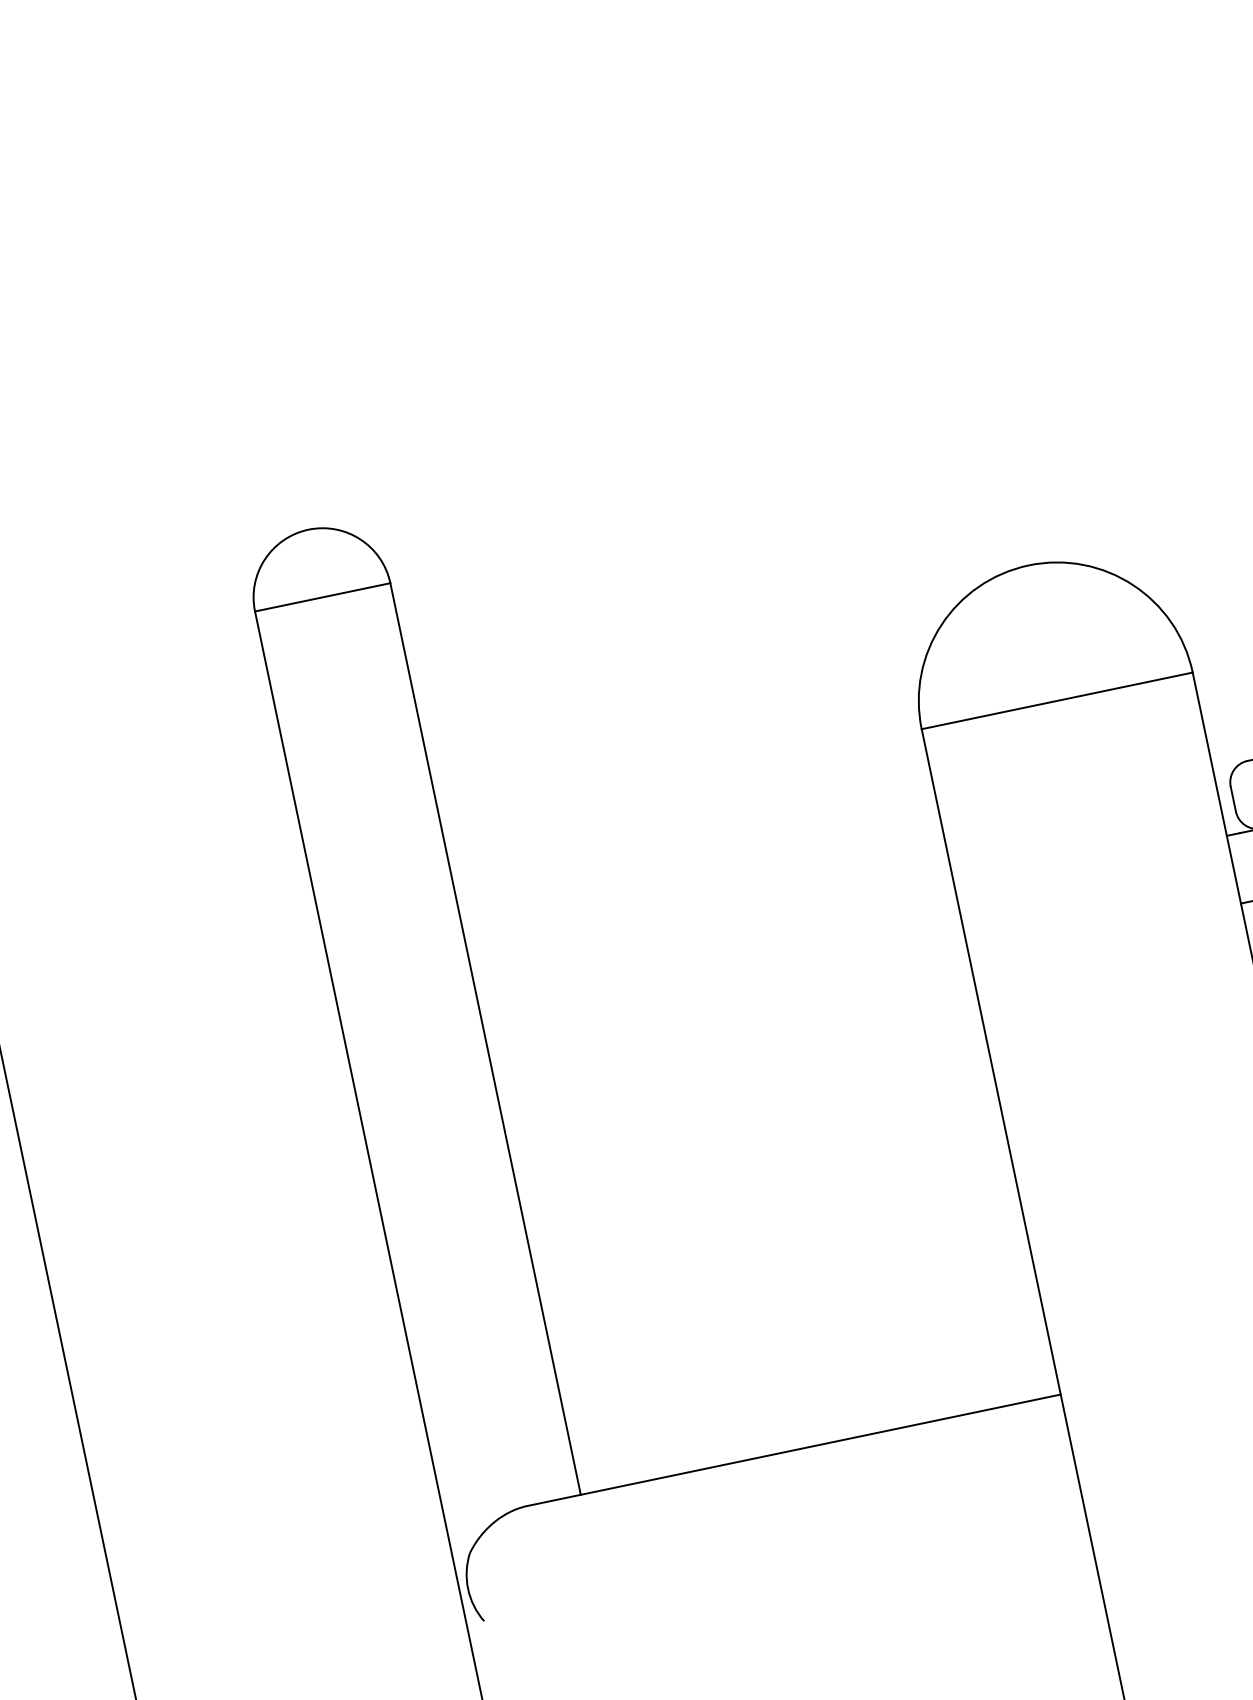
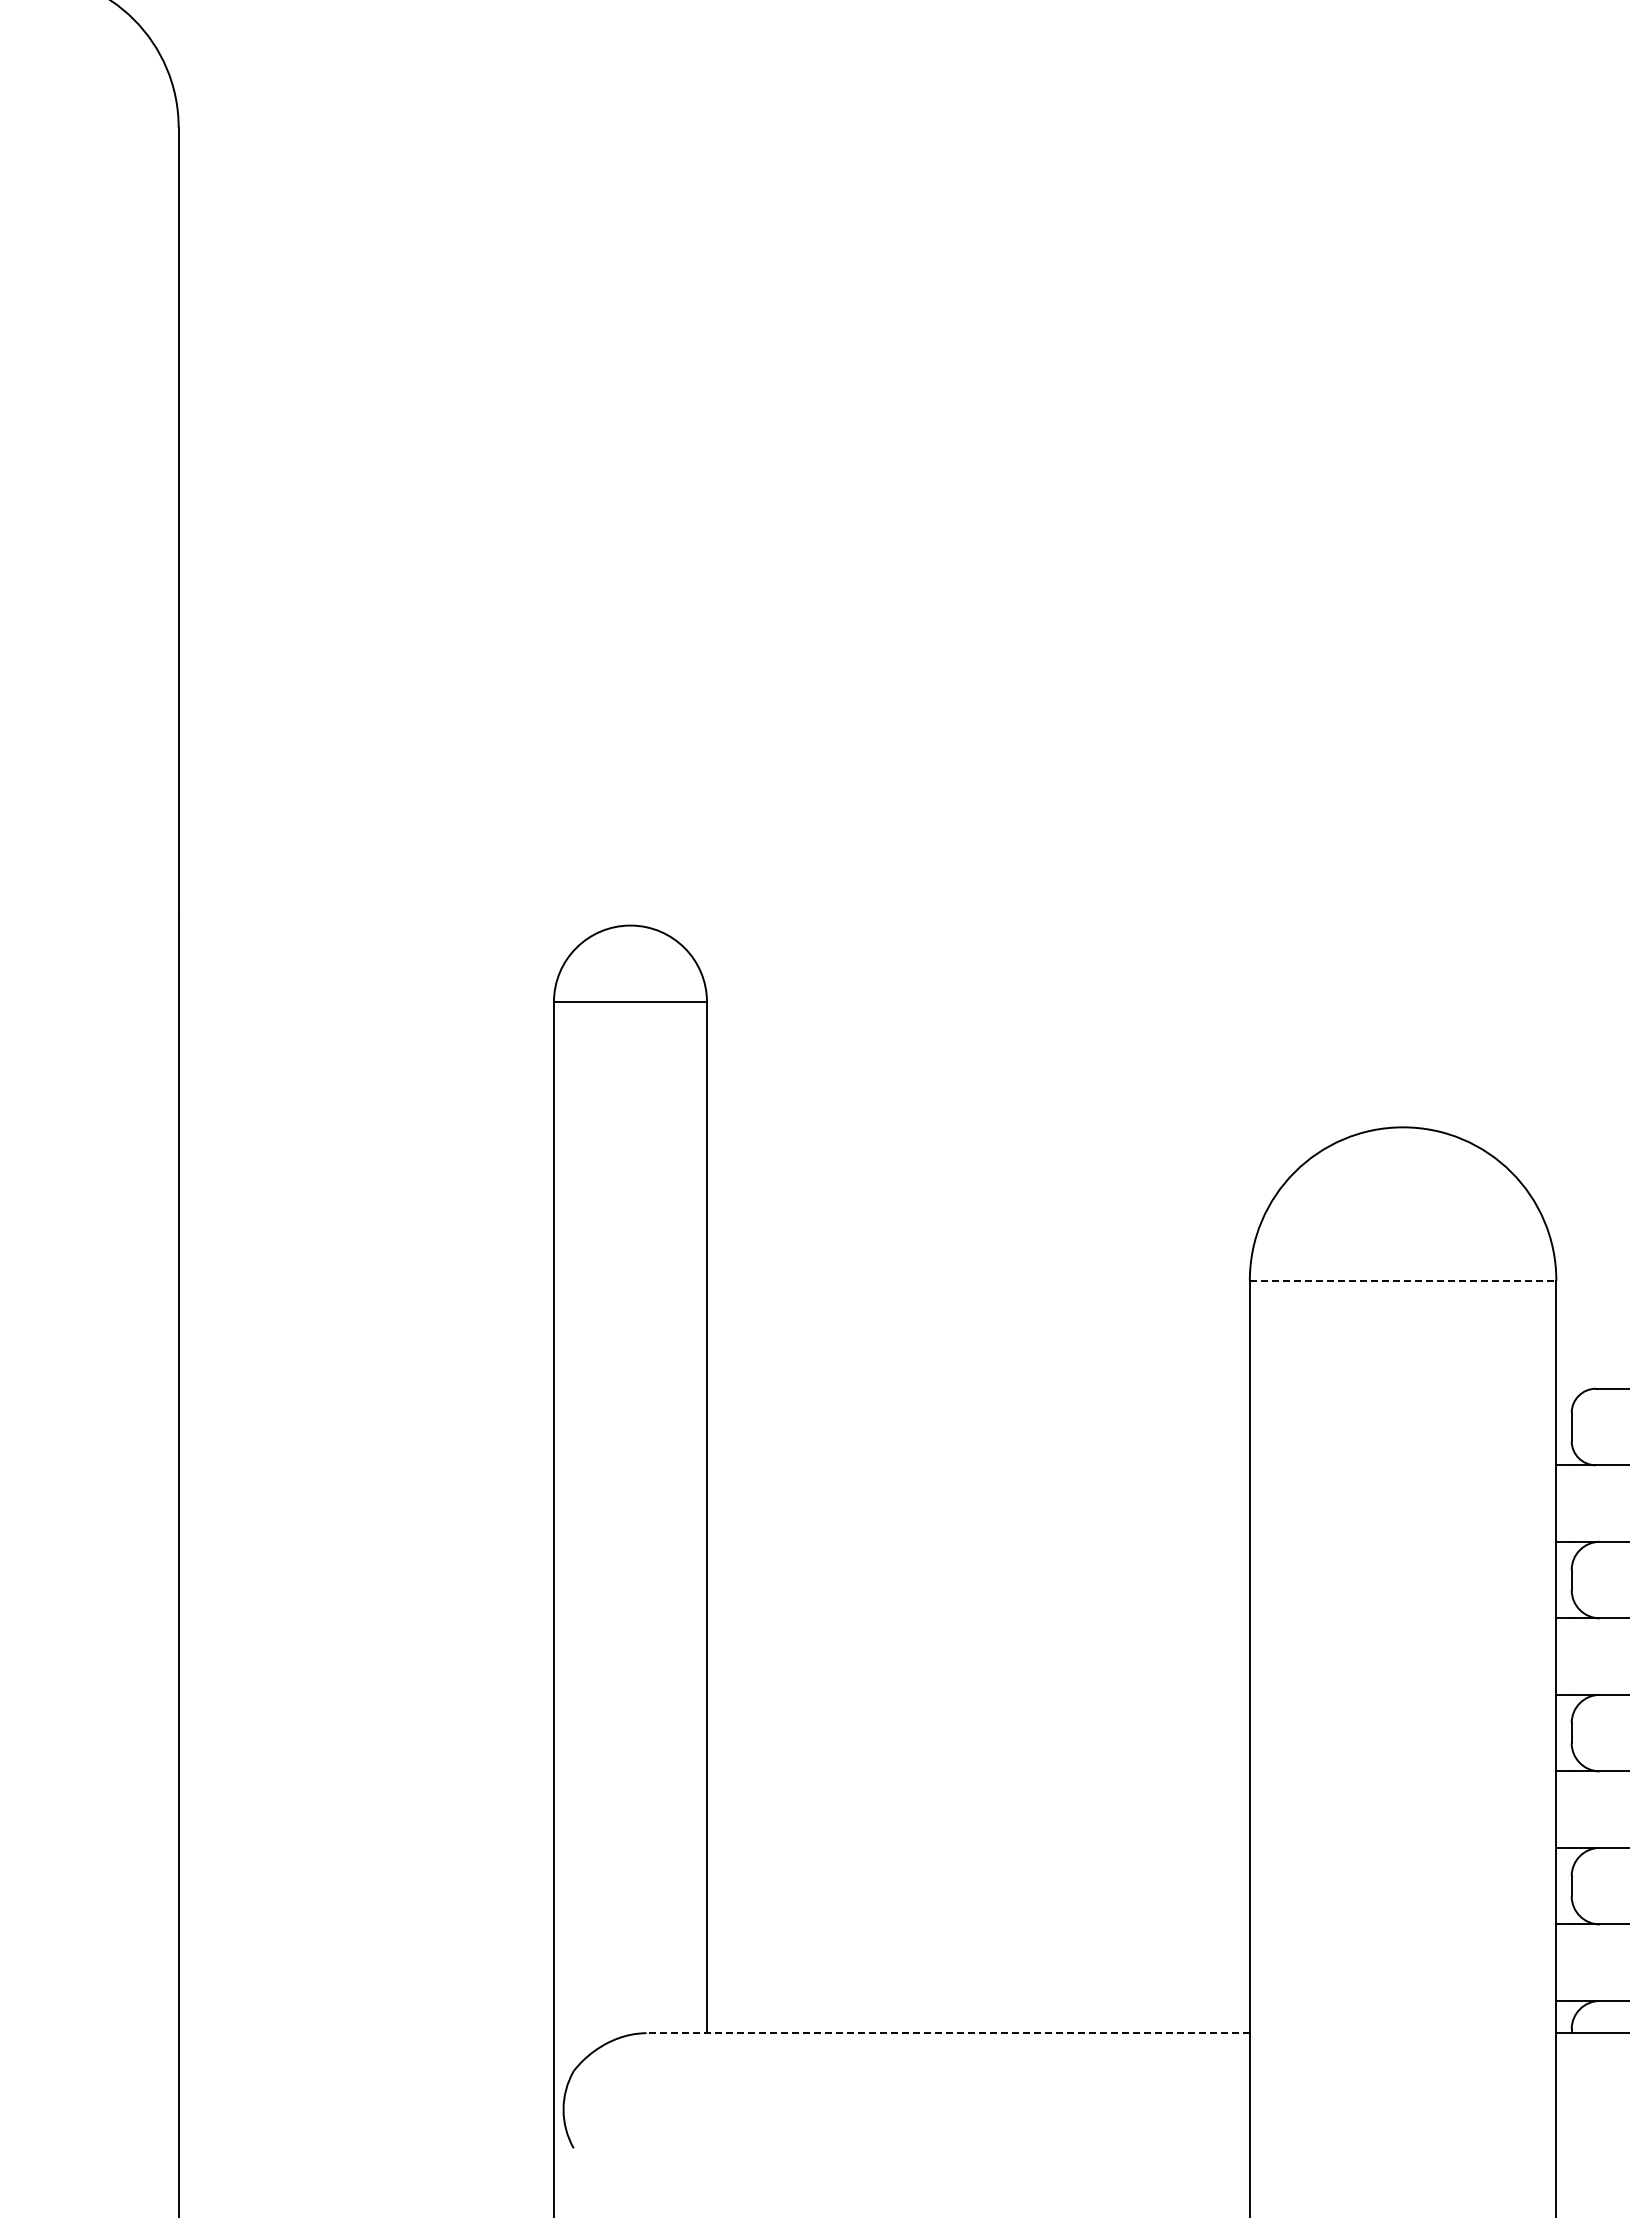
line: (1057, 700) -> (1403, 1280), solid -> dashed
line: (794, 1450) -> (948, 2033), solid -> dashed

